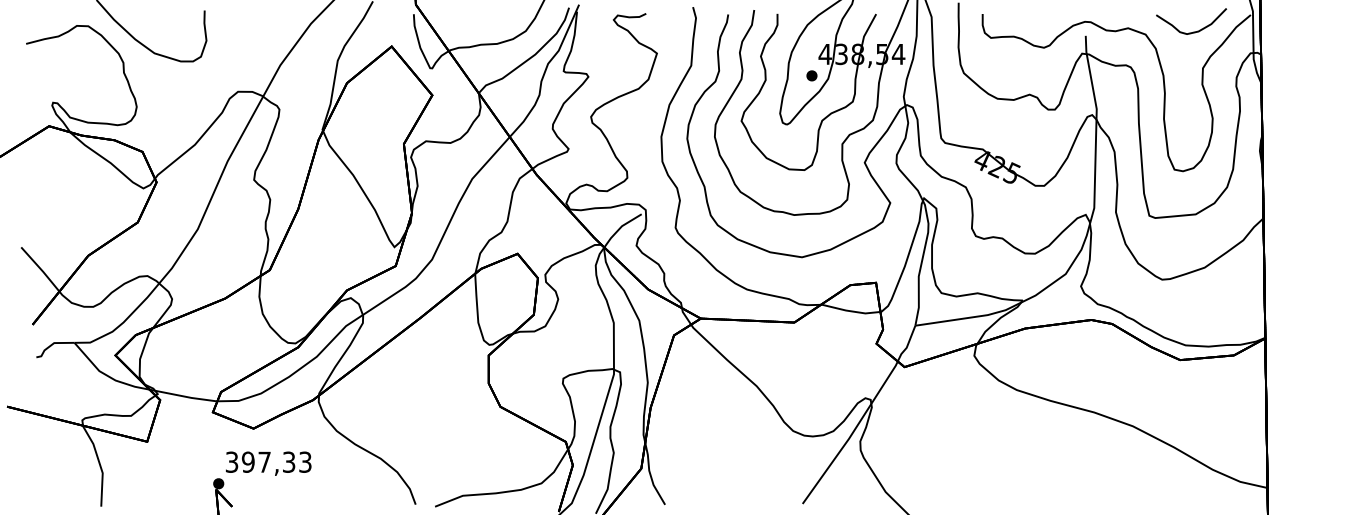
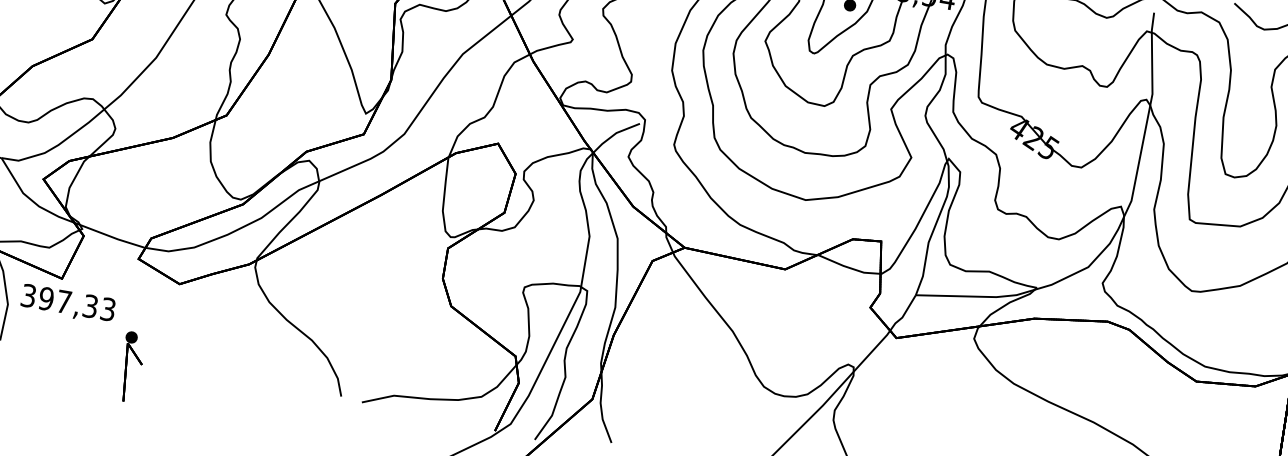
text: (268, 463) -> (68, 303), moved

